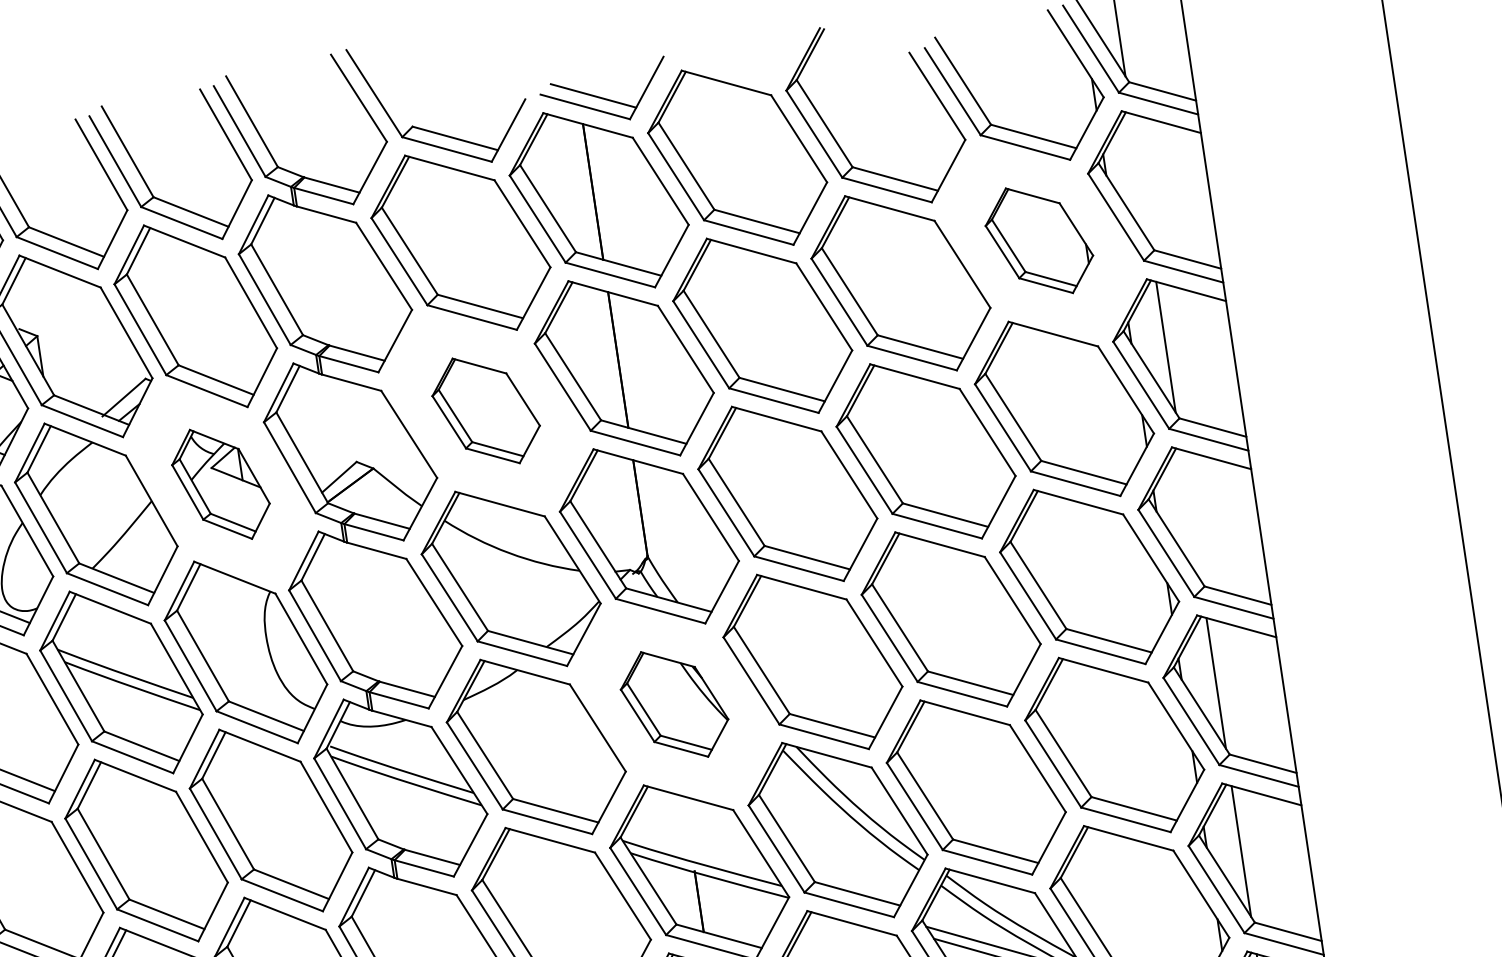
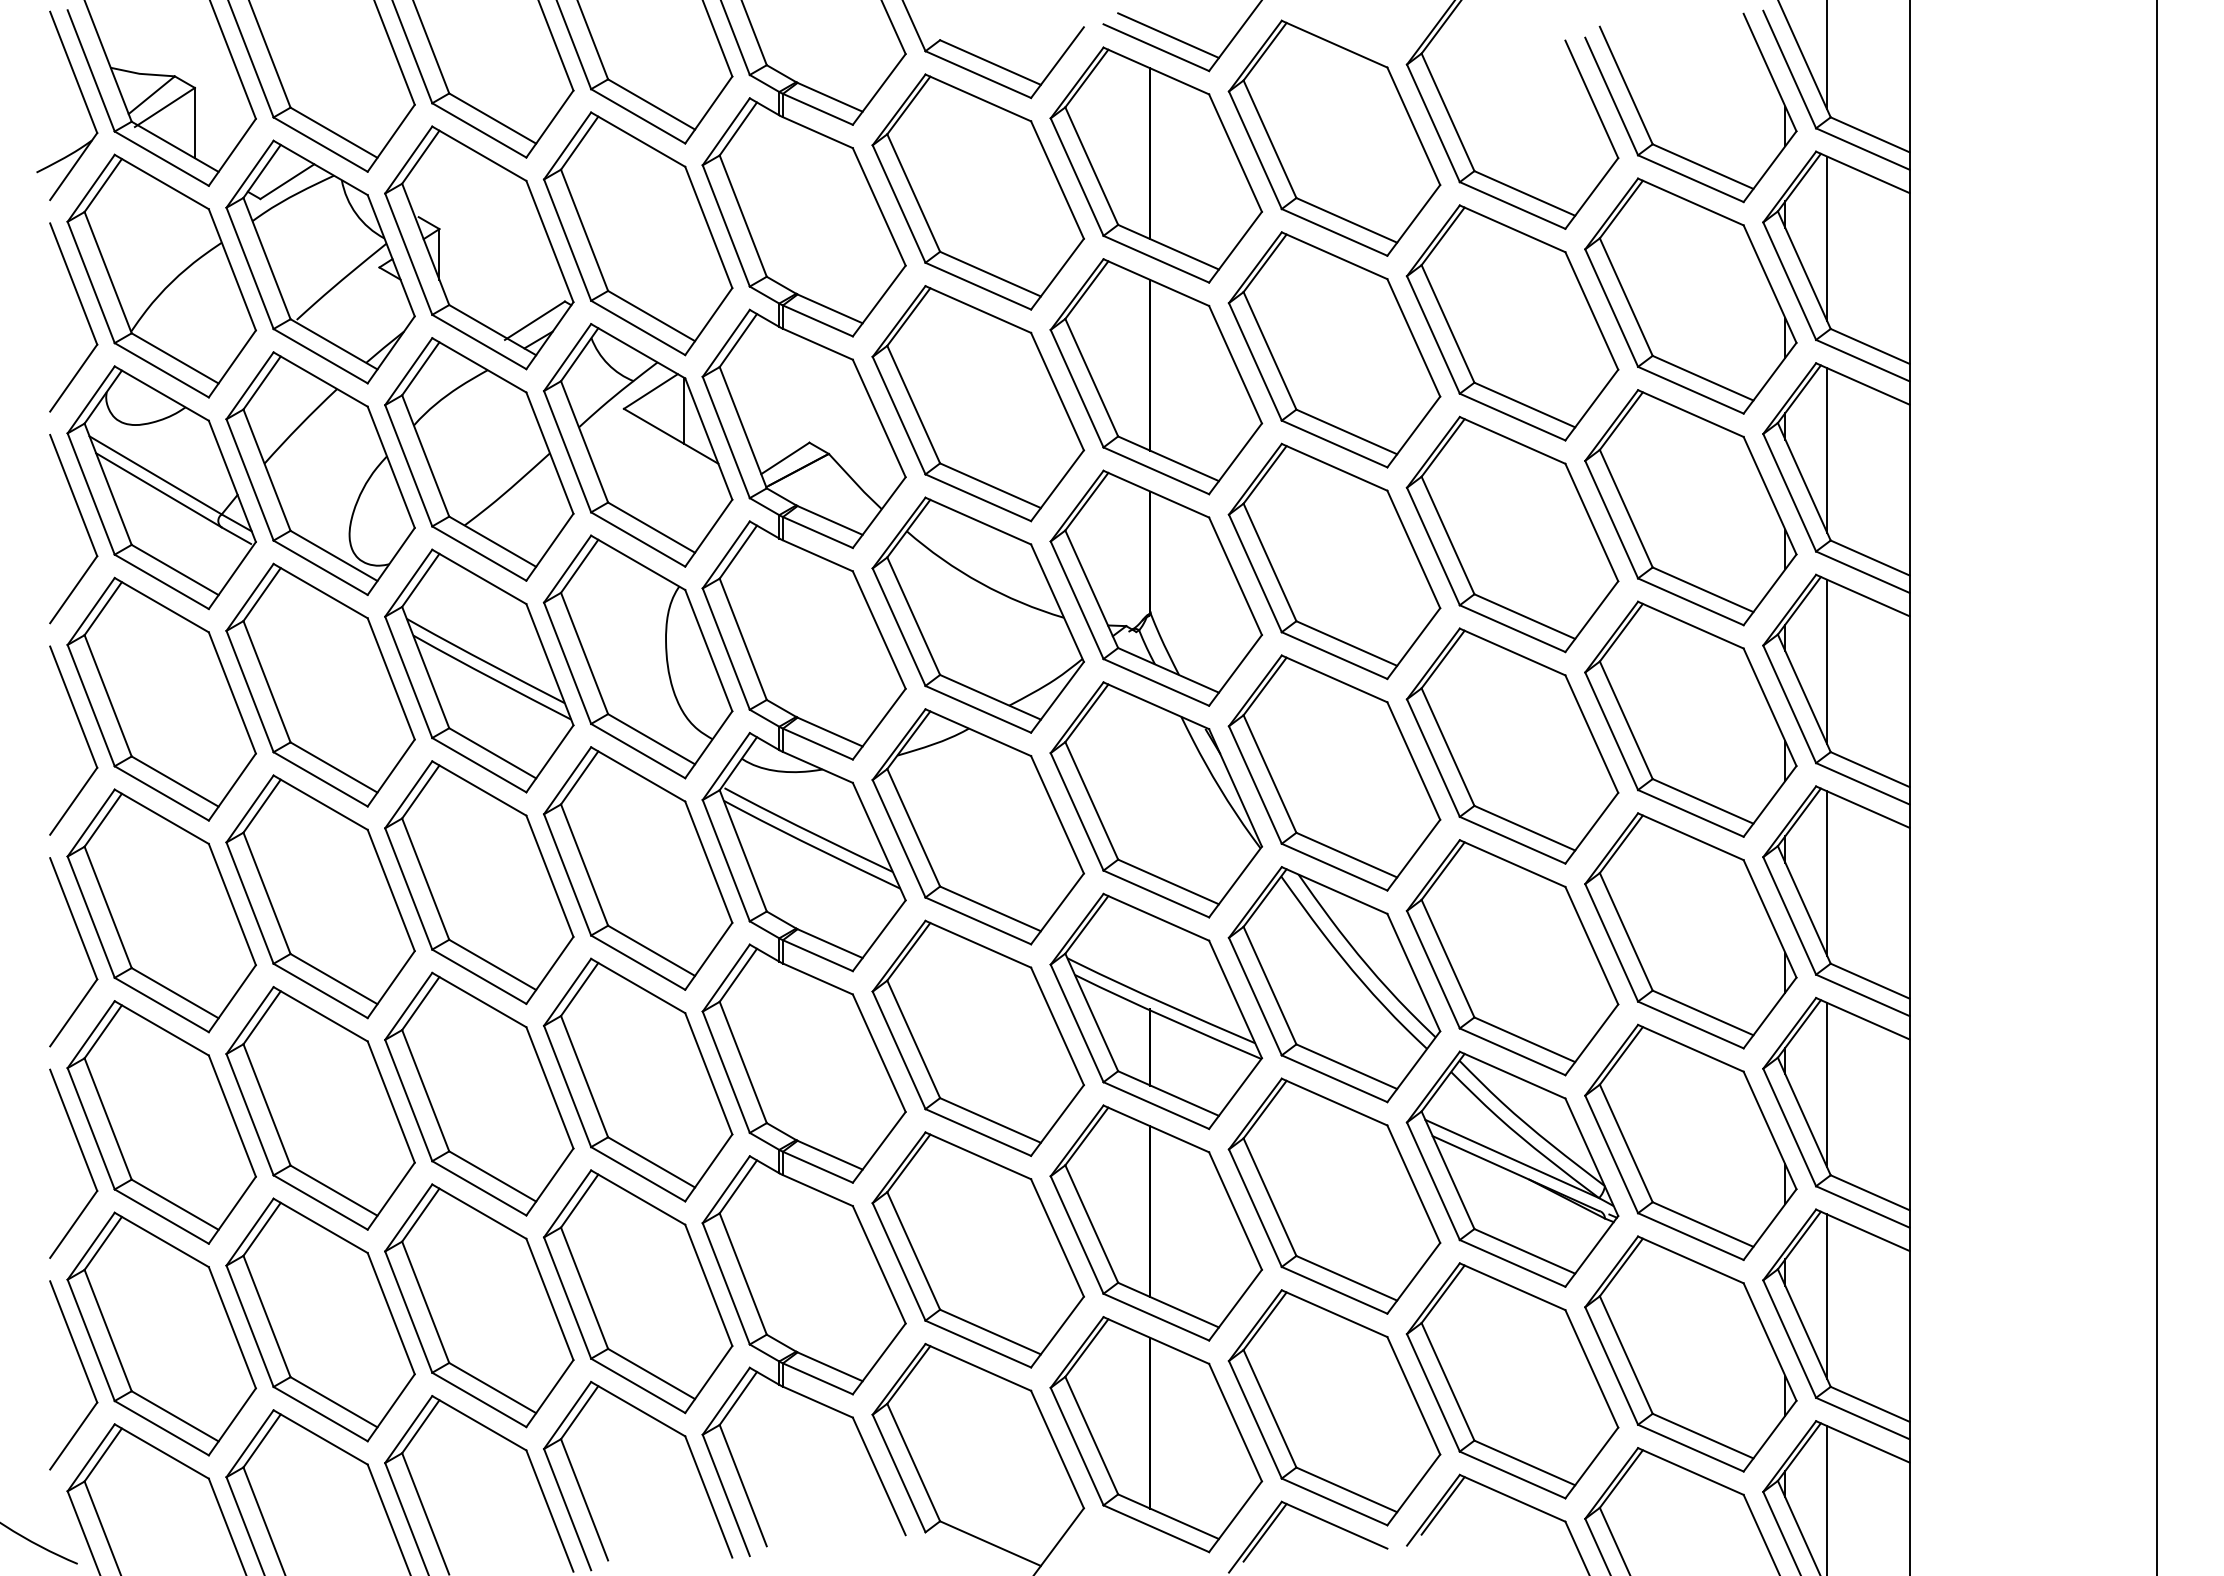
line: (1141, 178) -> (1827, 238), added
part: (1039, 240) -> (1690, 295), size x1.67
part: (486, 410) -> (978, 403), size x1.67
part: (221, 484) -> (638, 445), size x1.67
line: (1191, 514) -> (1827, 661), added
part: (674, 704) -> (1156, 799), size x1.67

